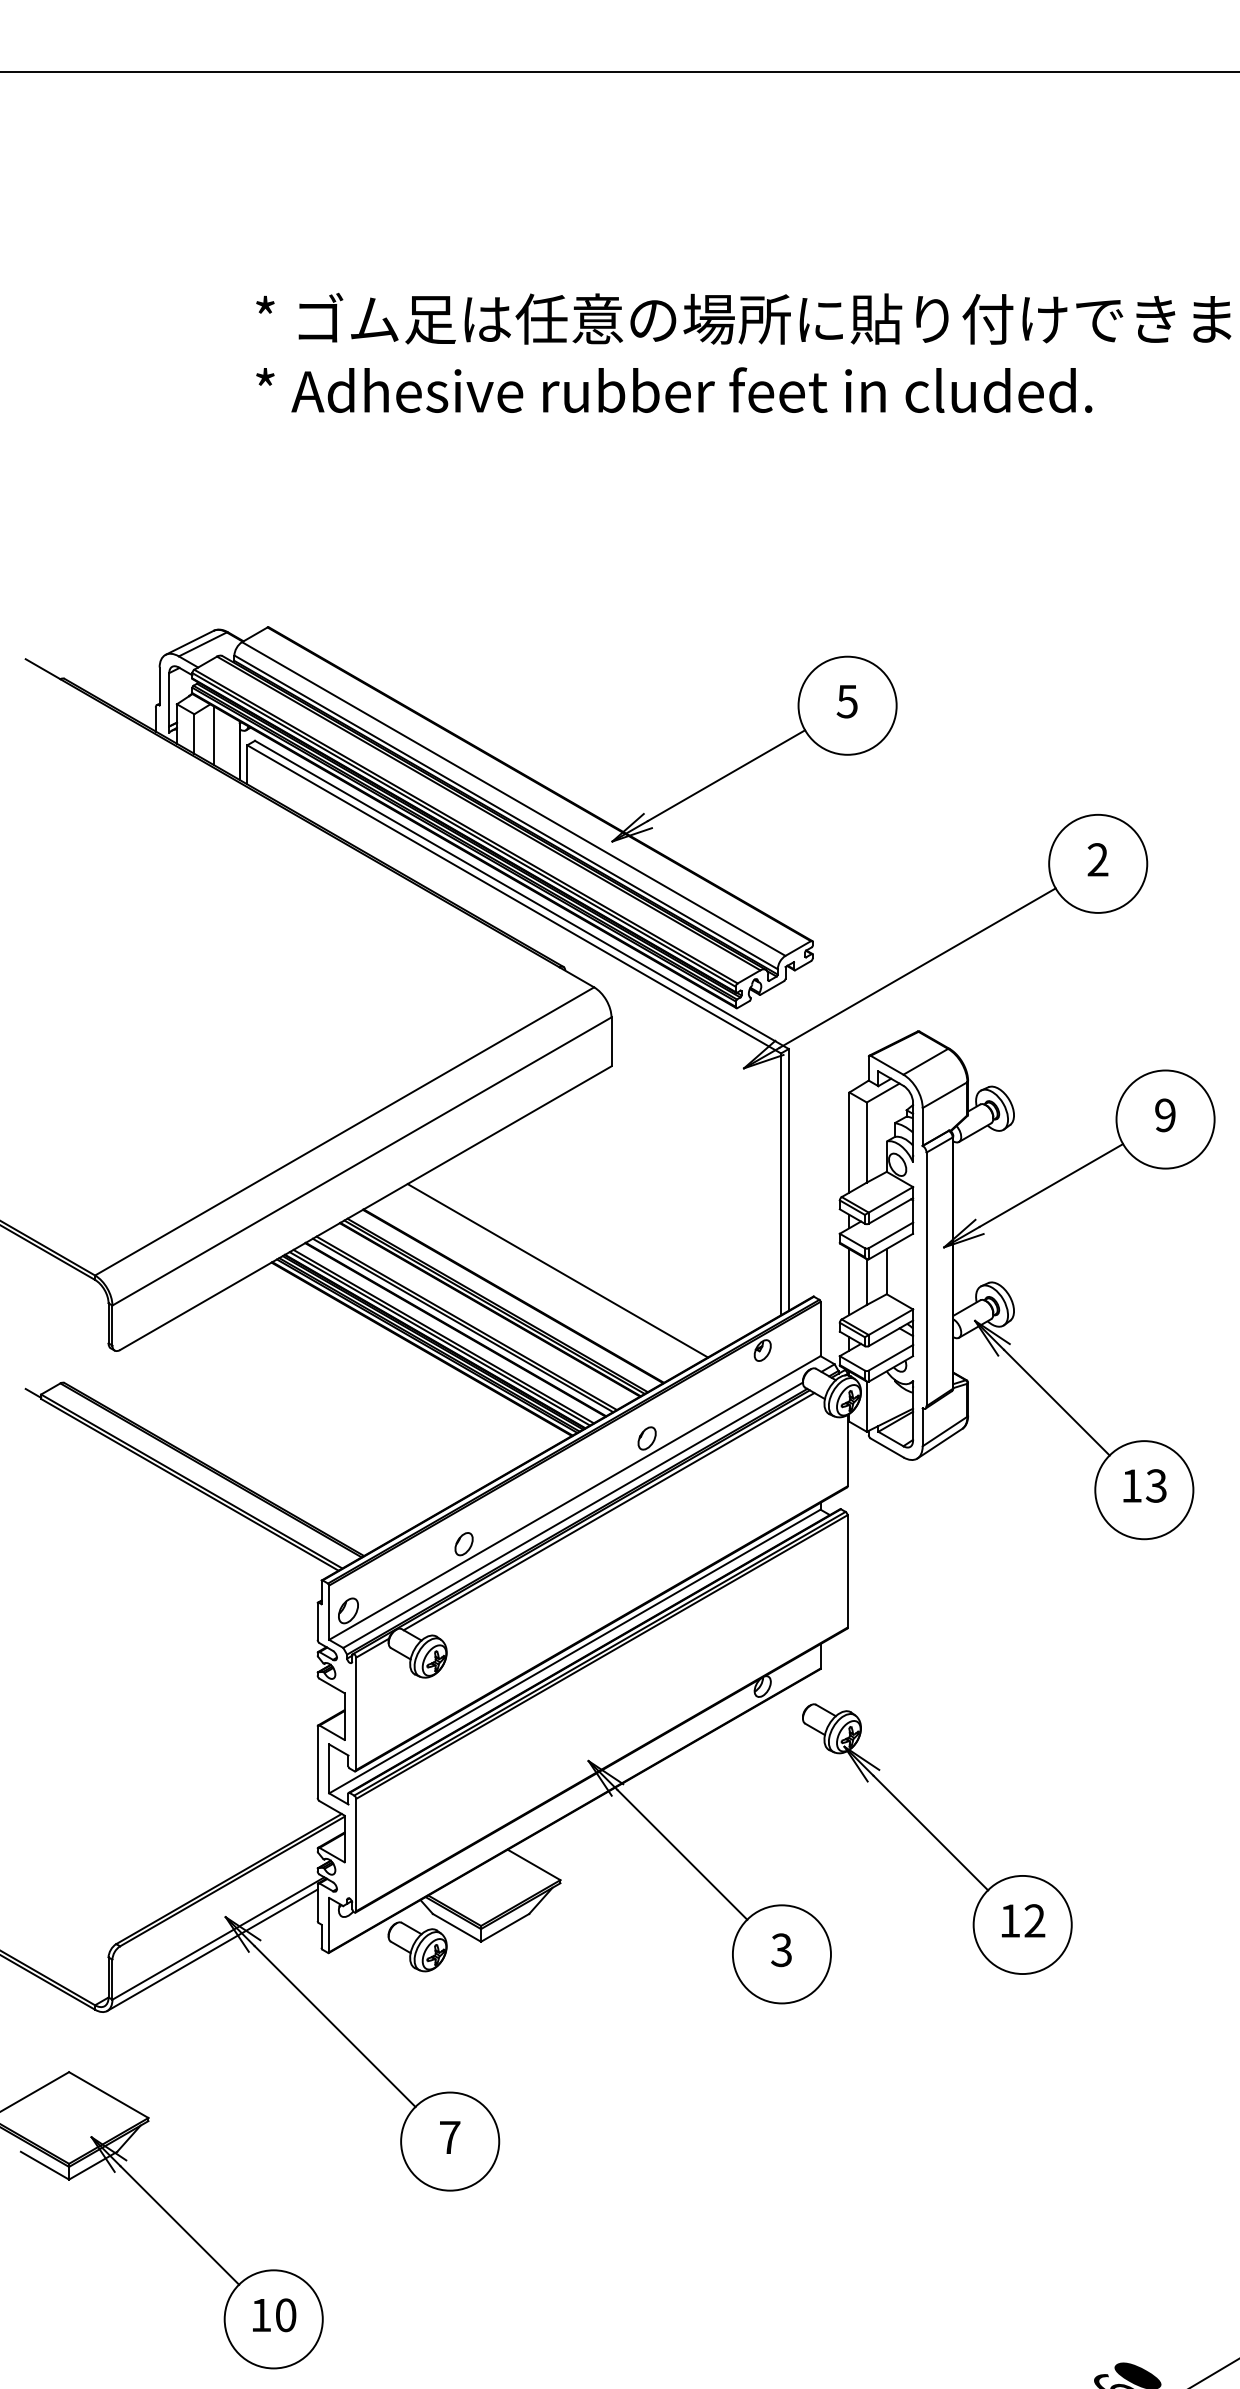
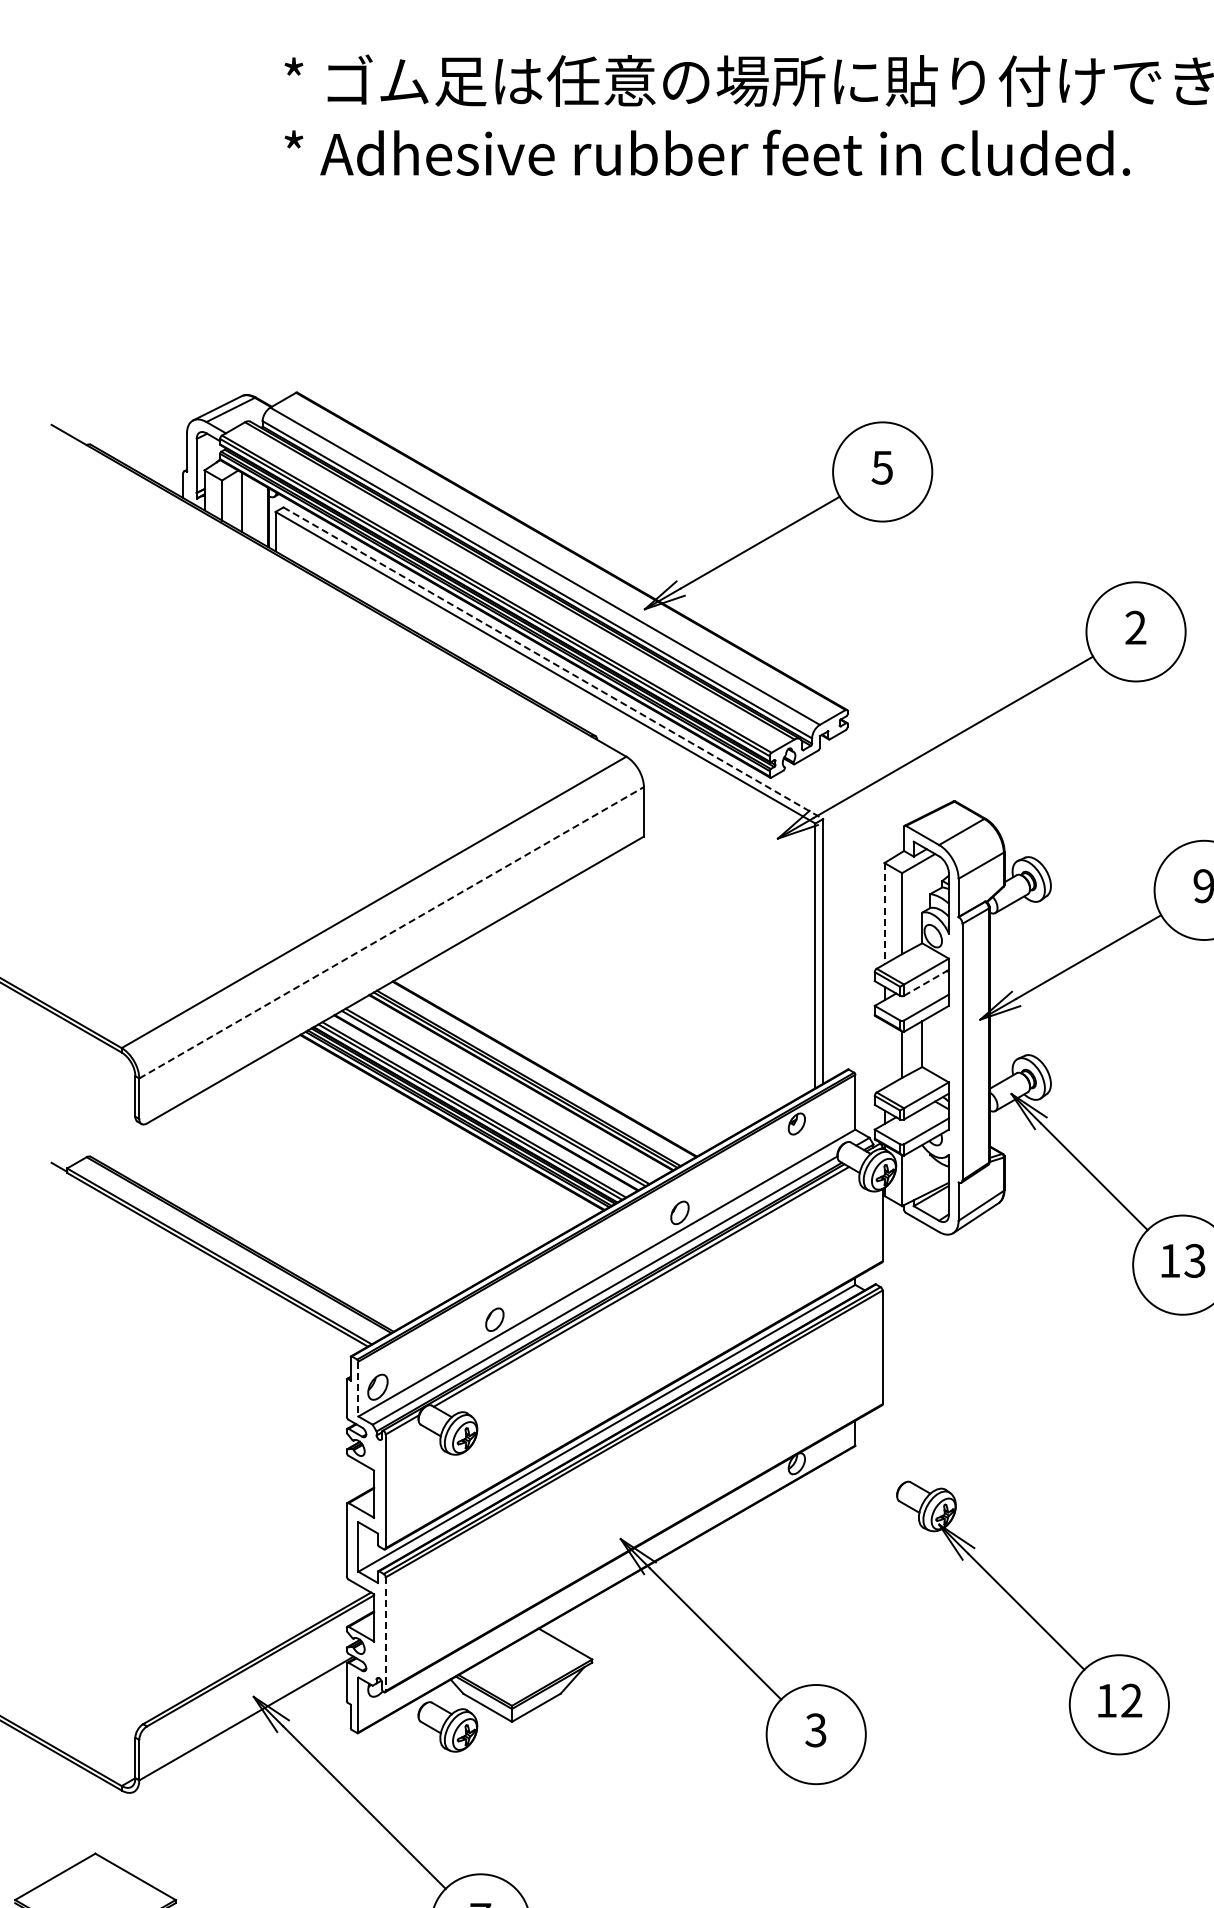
line: (522, 895) -> (553, 663), solid -> dashed
line: (849, 1143) -> (884, 914), solid -> dashed
line: (362, 1161) -> (392, 932), solid -> dashed
line: (890, 1210) -> (926, 982), solid -> dashed
line: (557, 1270) -> (589, 1043), removed
line: (849, 1282) -> (884, 1055), removed
line: (329, 1613) -> (358, 1389), solid -> dashed
part: (937, 1838) -> (1033, 1617), moved
line: (356, 1855) -> (386, 1634), solid -> dashed
line: (212, 1949) -> (240, 1729), removed

